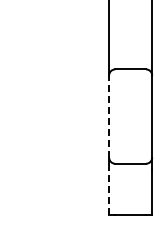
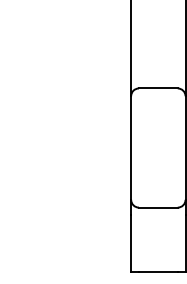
line: (109, 116) -> (131, 147), dashed -> solid
line: (109, 192) -> (131, 243), dashed -> solid

